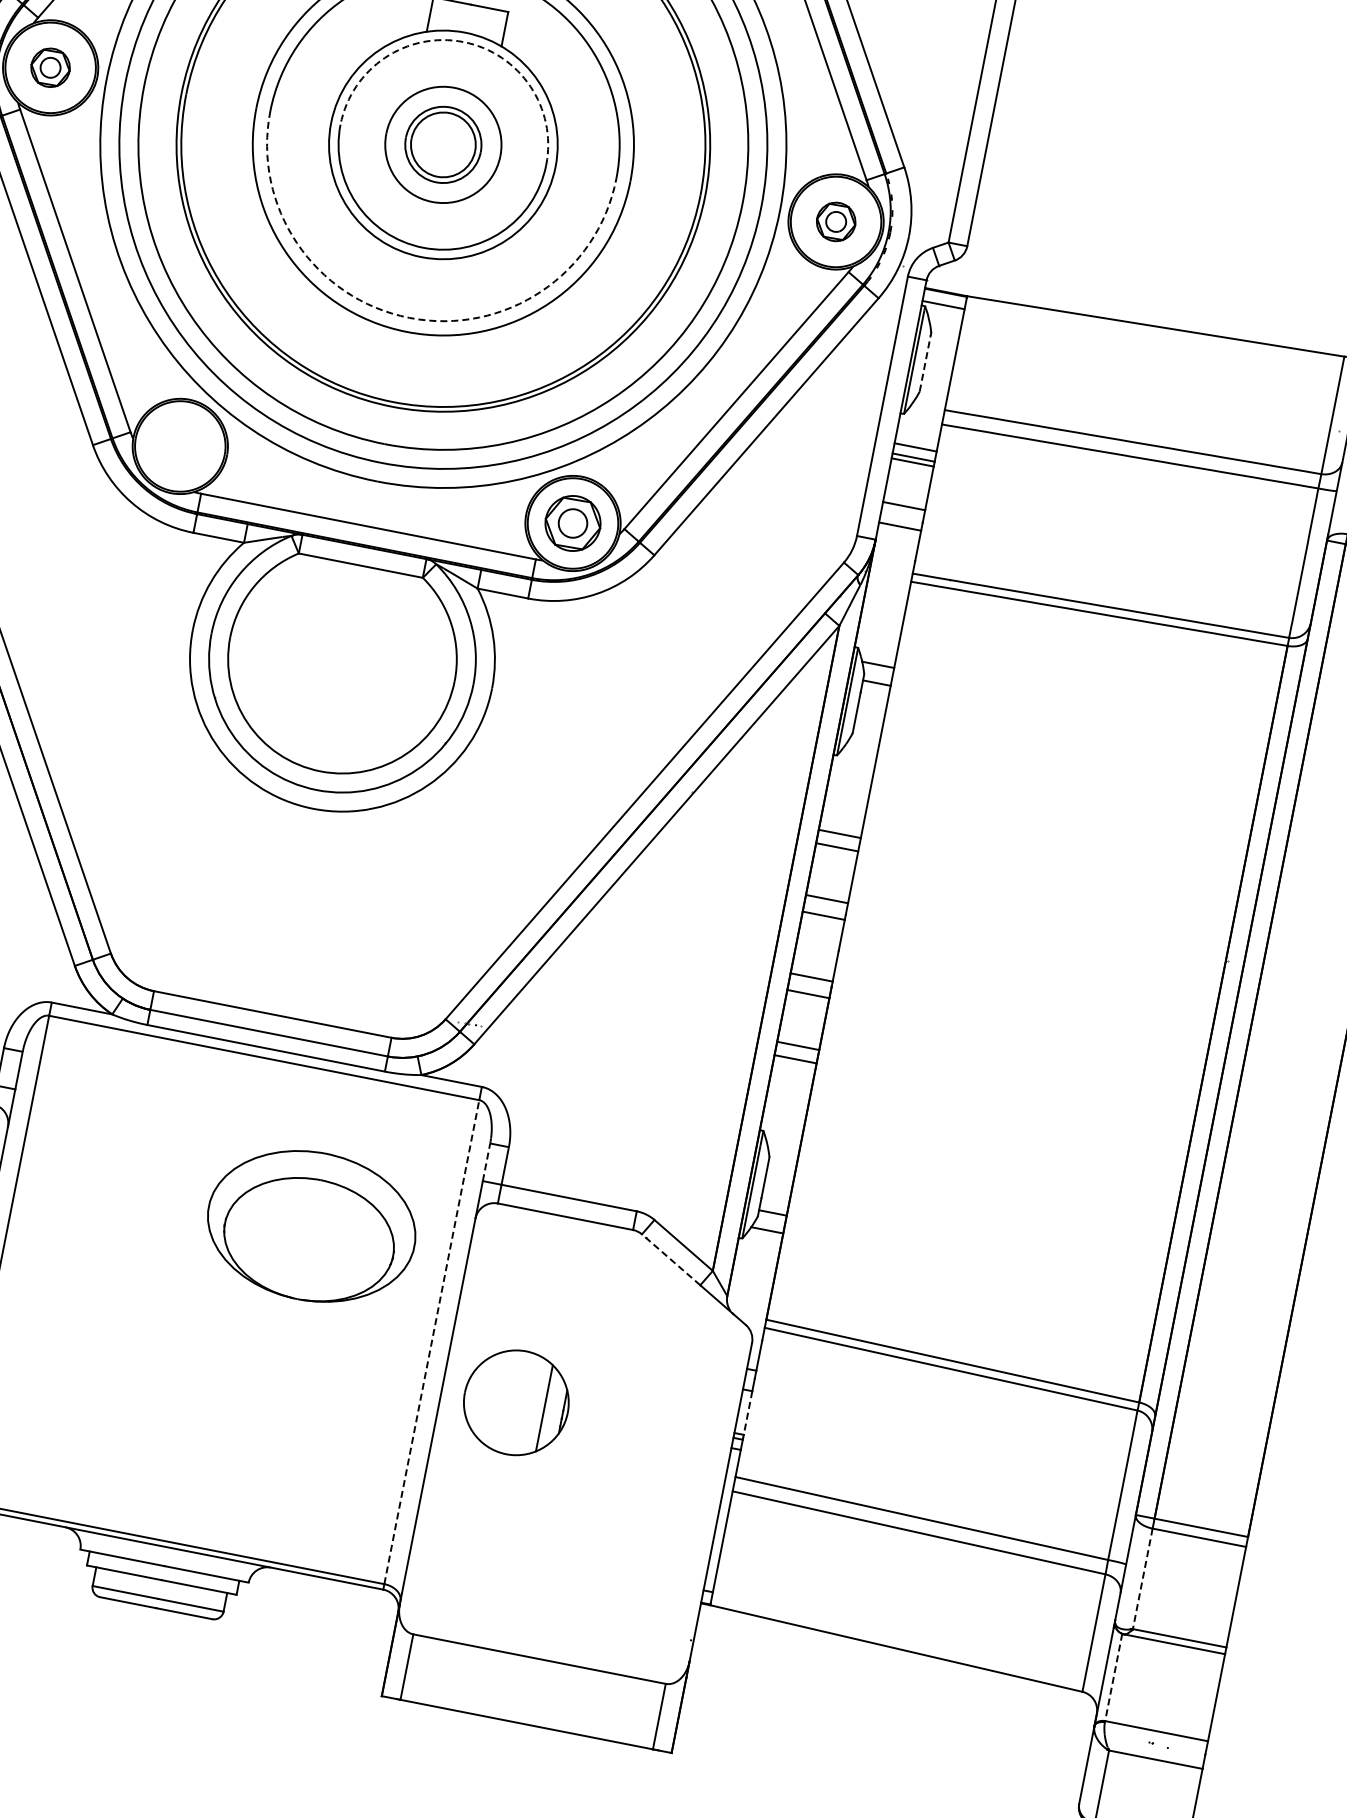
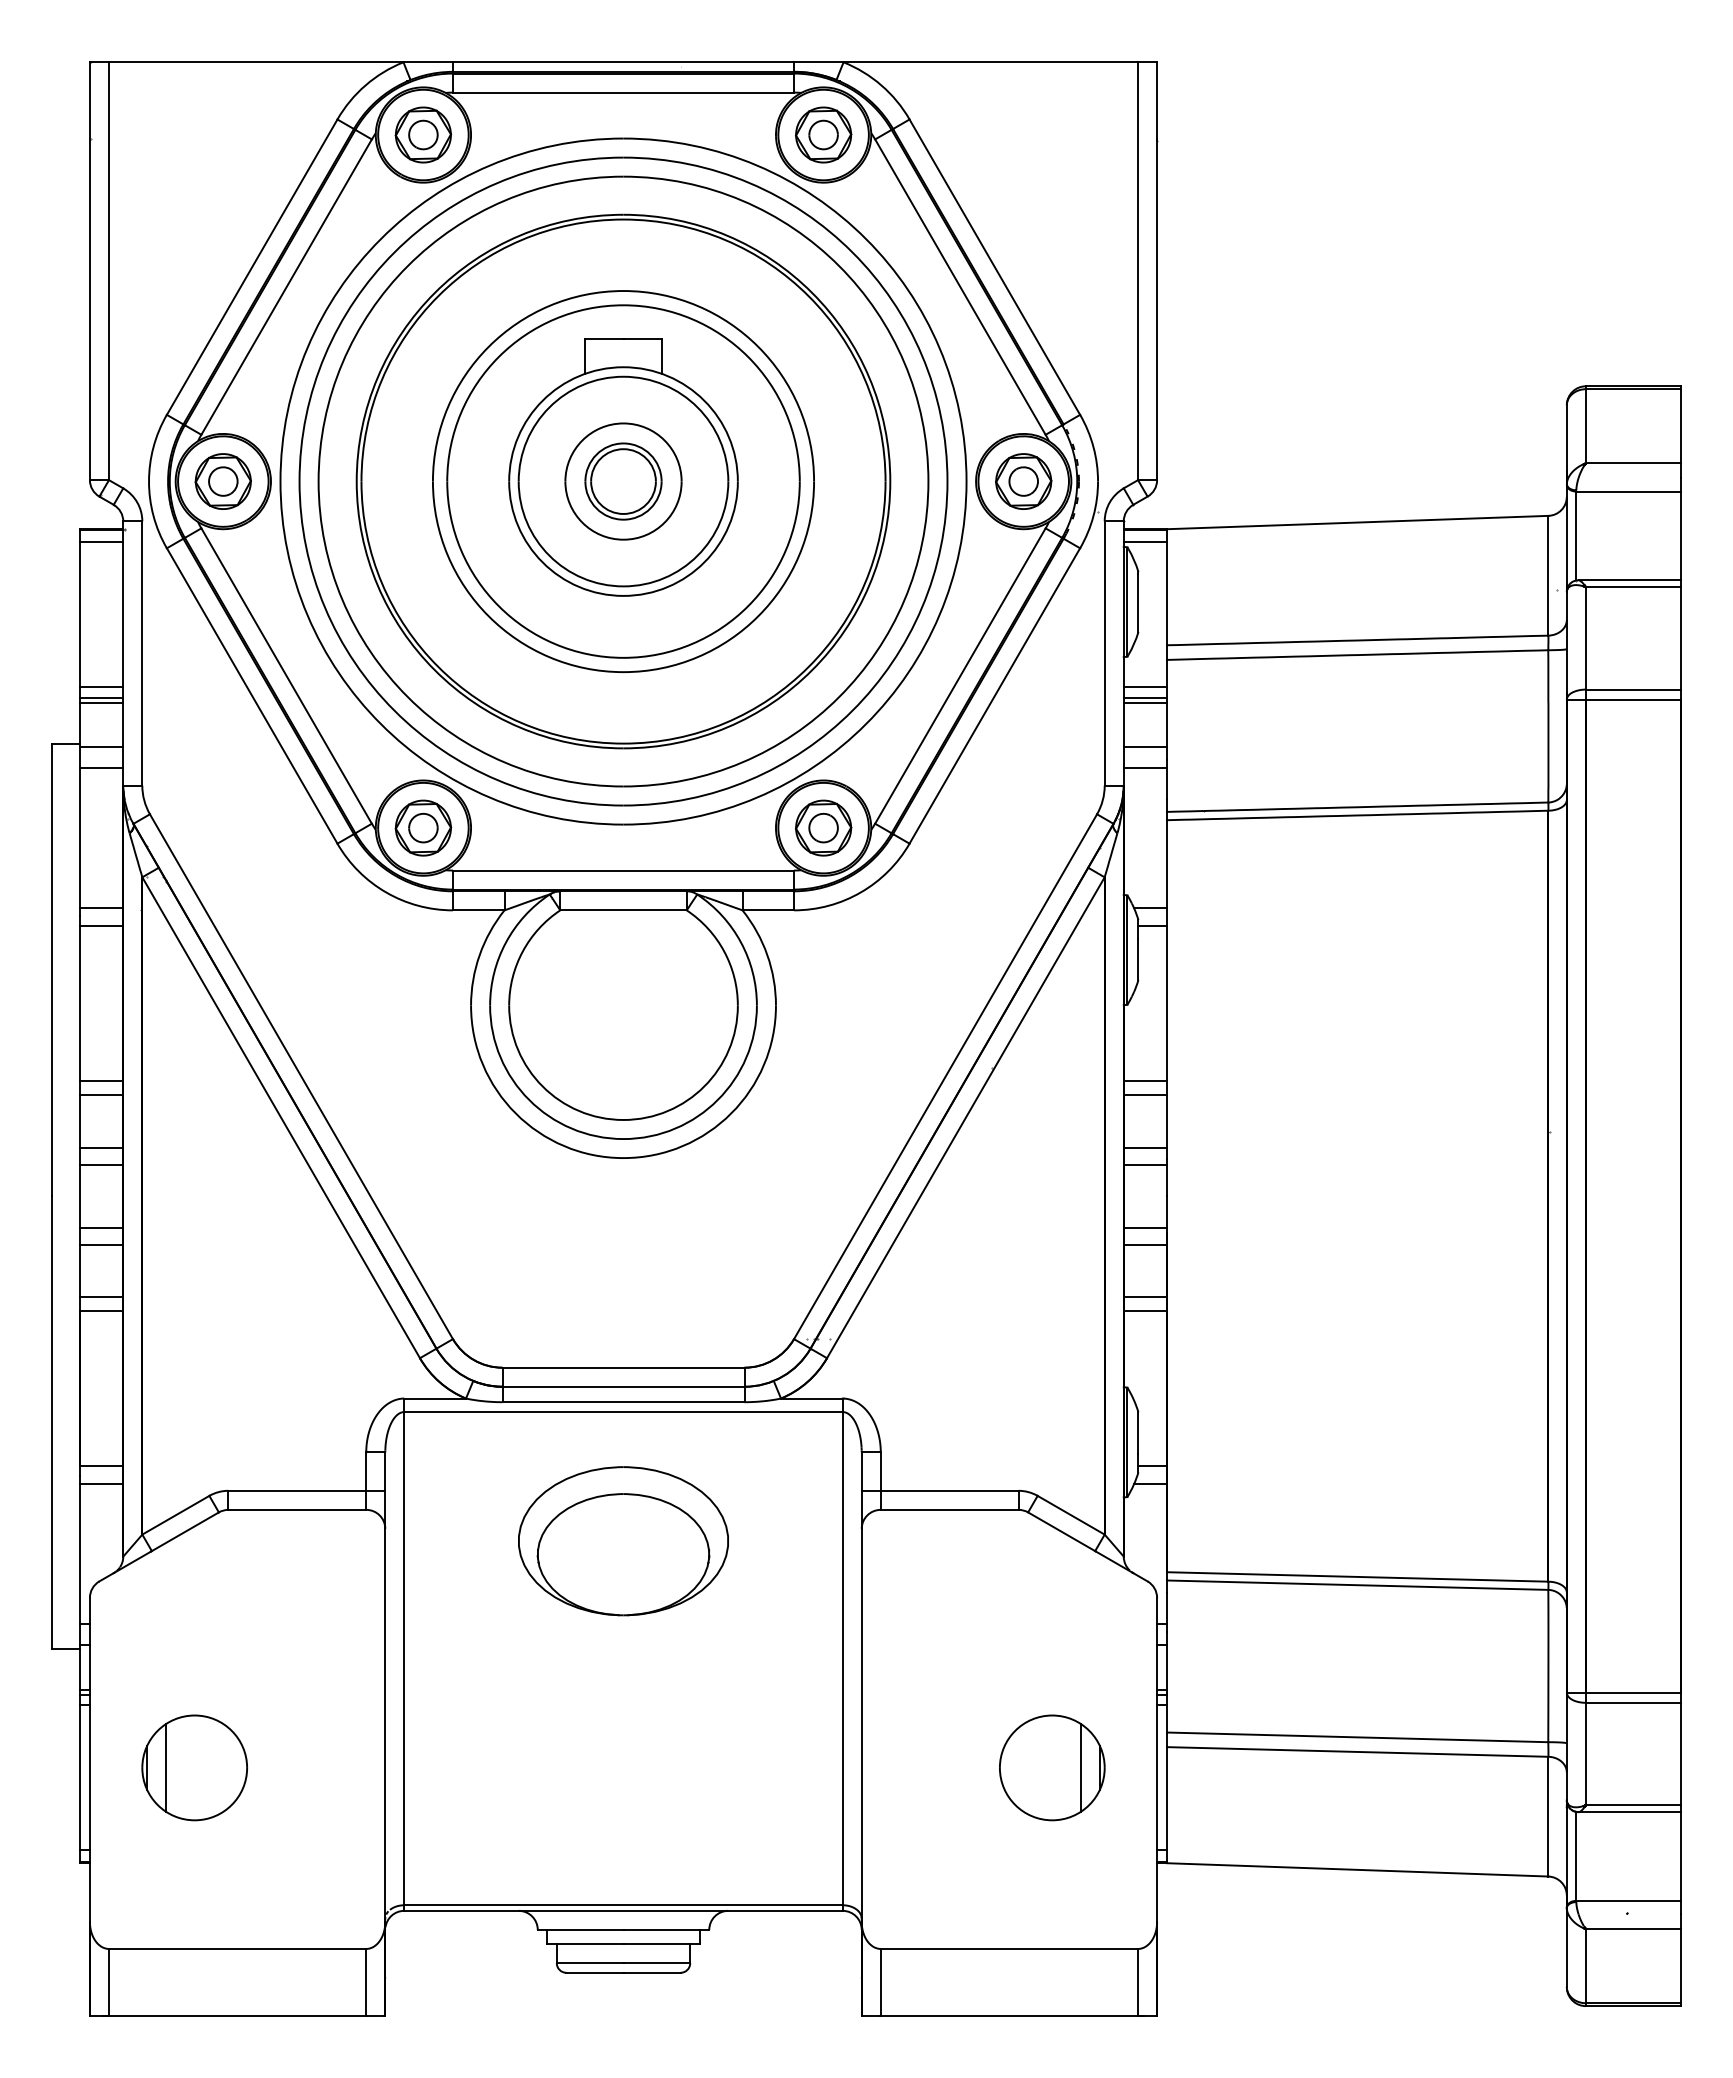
arc: (463, 41) -> (623, 376), dashed -> solid
part: (49, 67) -> (222, 481), size x1.43
part: (835, 221) -> (1023, 481), size x1.43
arc: (409, 317) -> (623, 657), dashed -> solid
line: (925, 363) -> (1138, 603), dashed -> solid
part: (180, 445) -> (423, 827), added
line: (486, 1162) -> (861, 1471), dashed -> solid
part: (311, 1226) -> (623, 1541), moved
line: (671, 1259) -> (1061, 1531), dashed -> solid
line: (431, 1341) -> (842, 1658), dashed -> solid
part: (516, 1402) -> (1052, 1767), moved
line: (747, 1413) -> (1166, 1667), dashed -> solid
line: (1142, 1579) -> (1585, 1754), dashed -> solid
line: (1113, 1677) -> (1576, 1856), dashed -> solid

